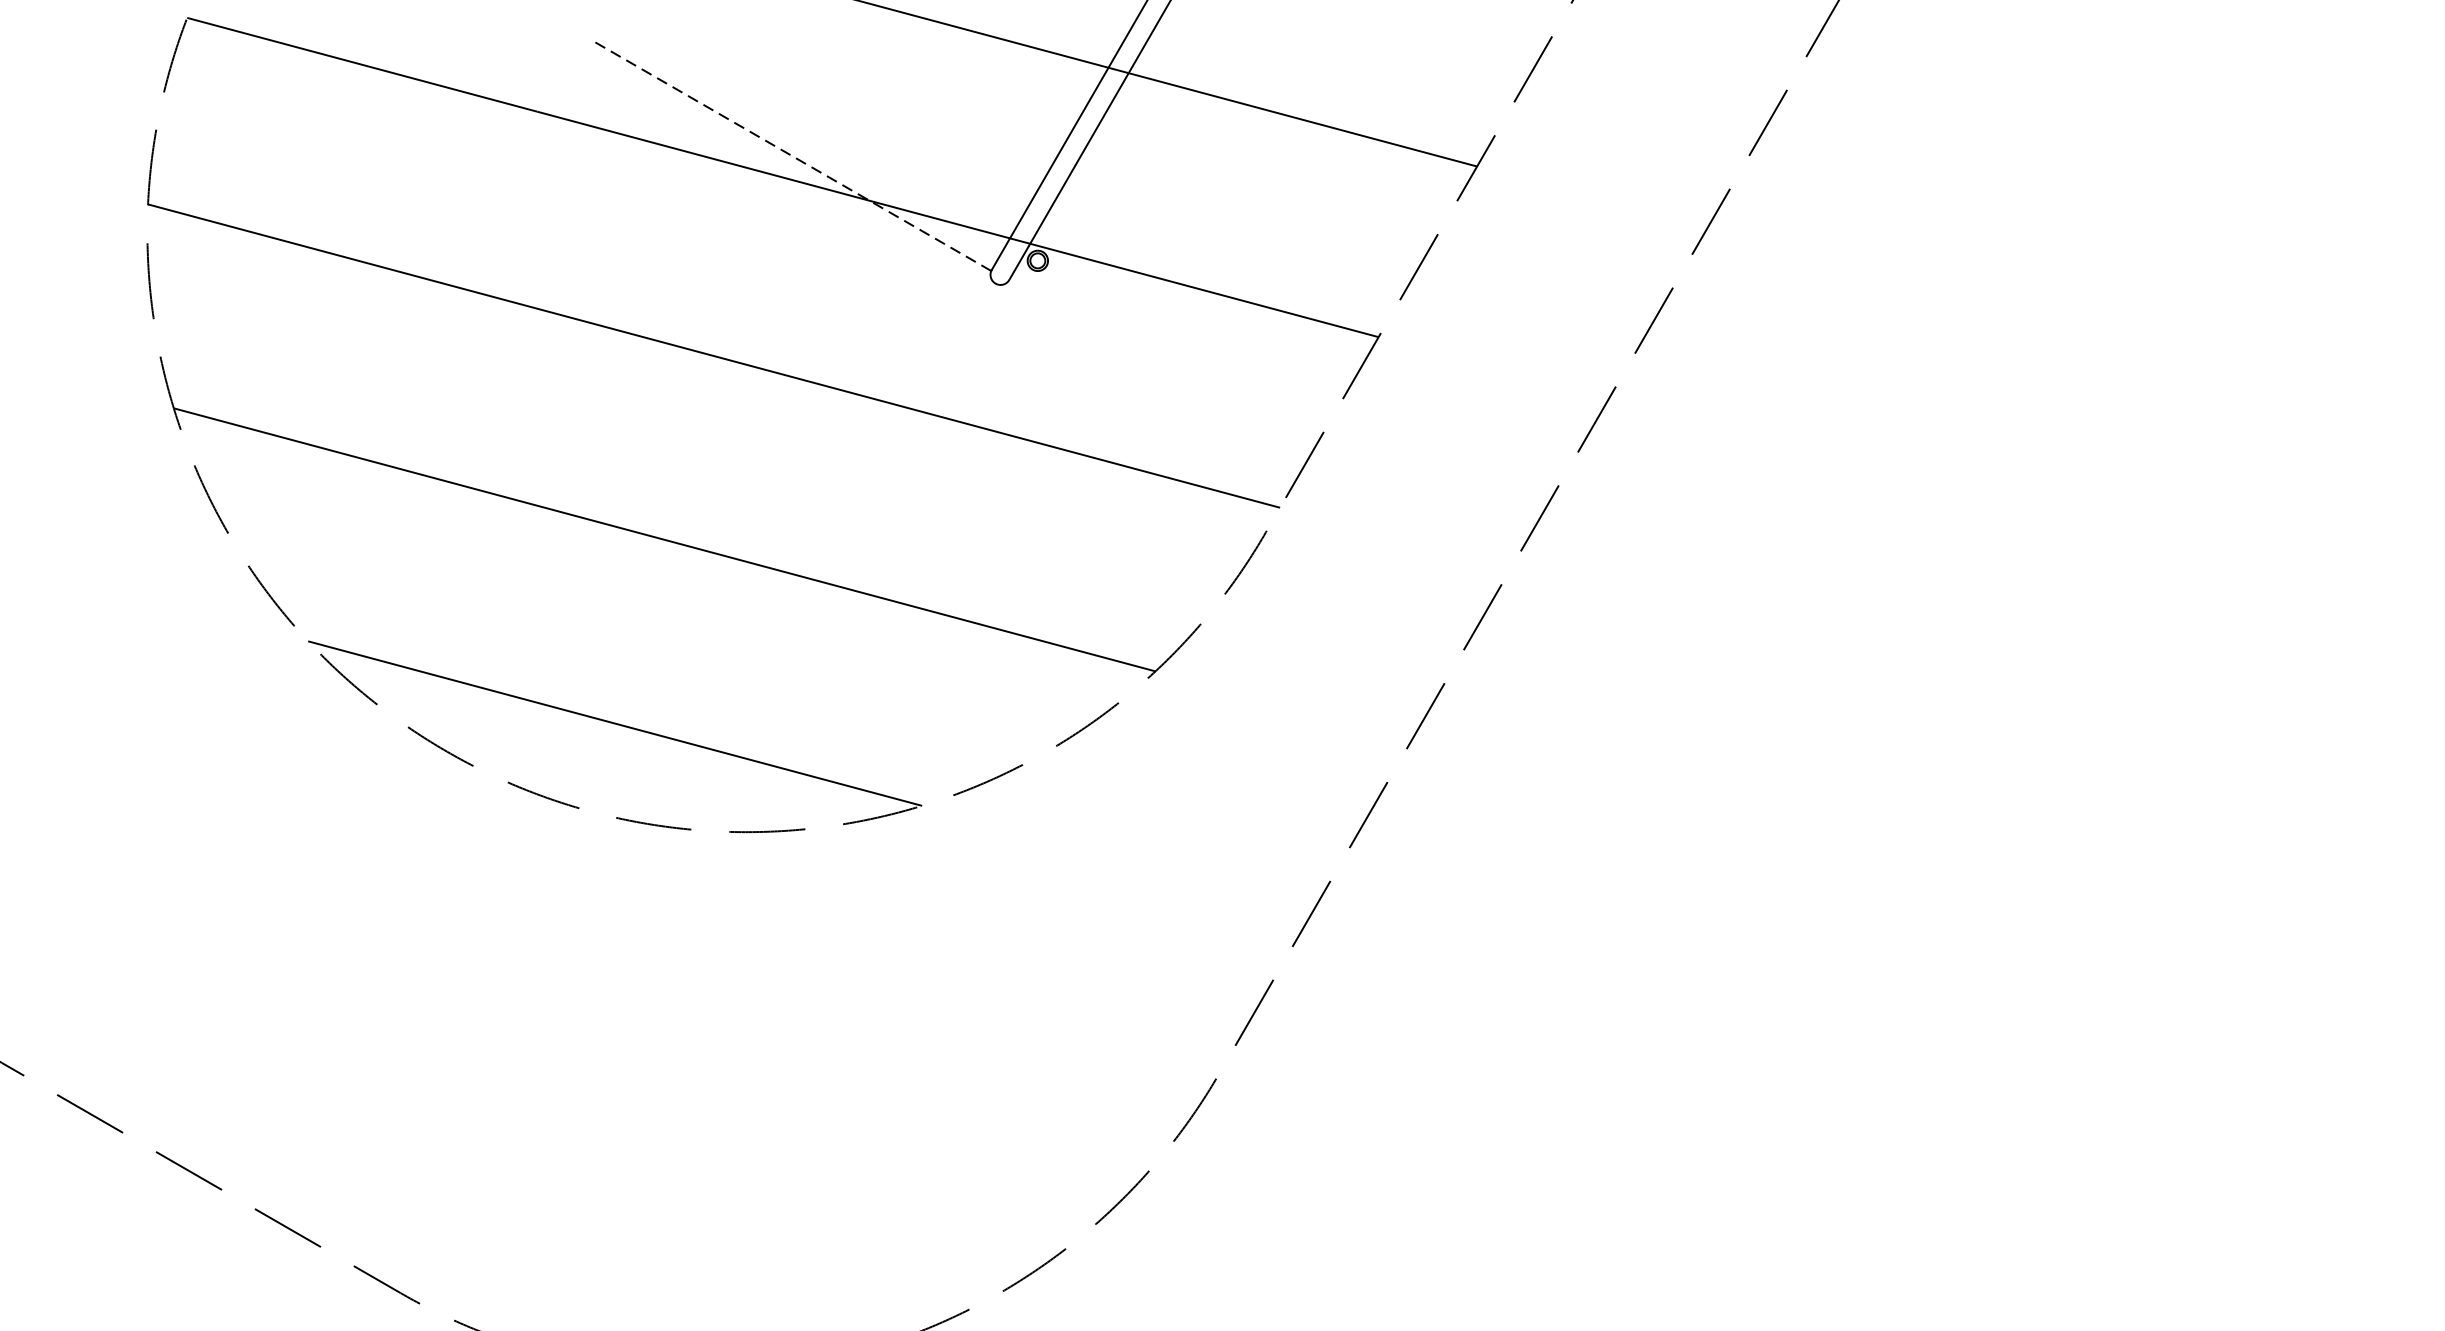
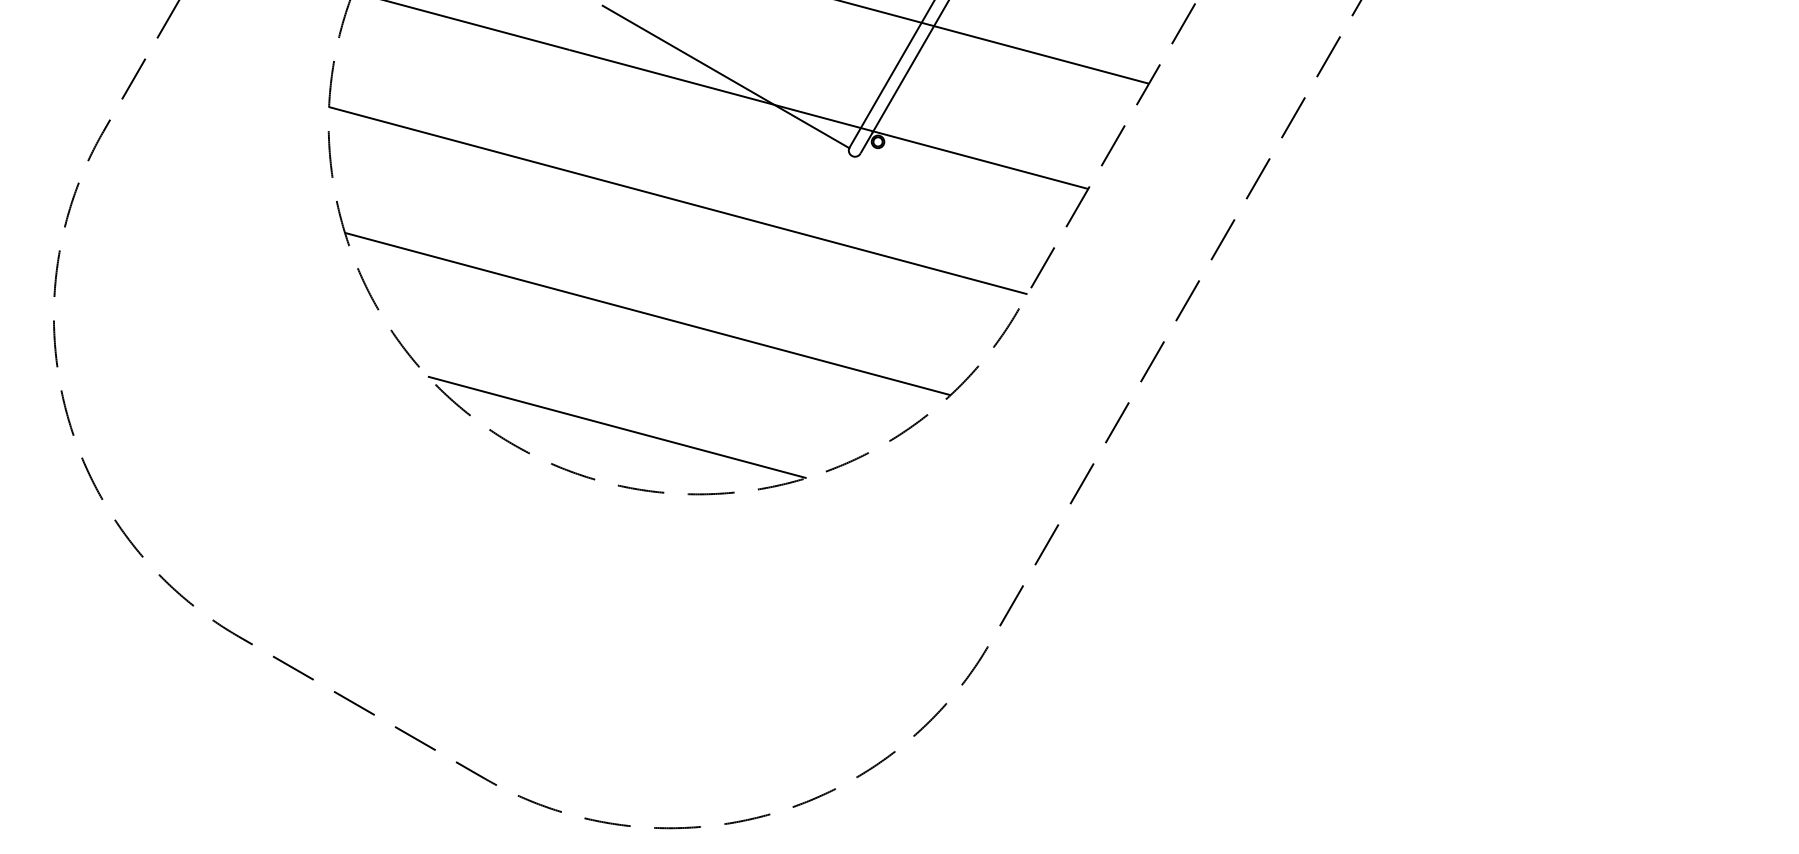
line: (790, 154) -> (725, 76), dashed -> solid

